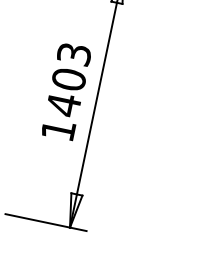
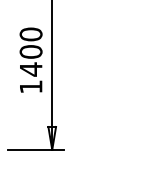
text: (73, 54) -> (30, 34), 1403 -> 1400

